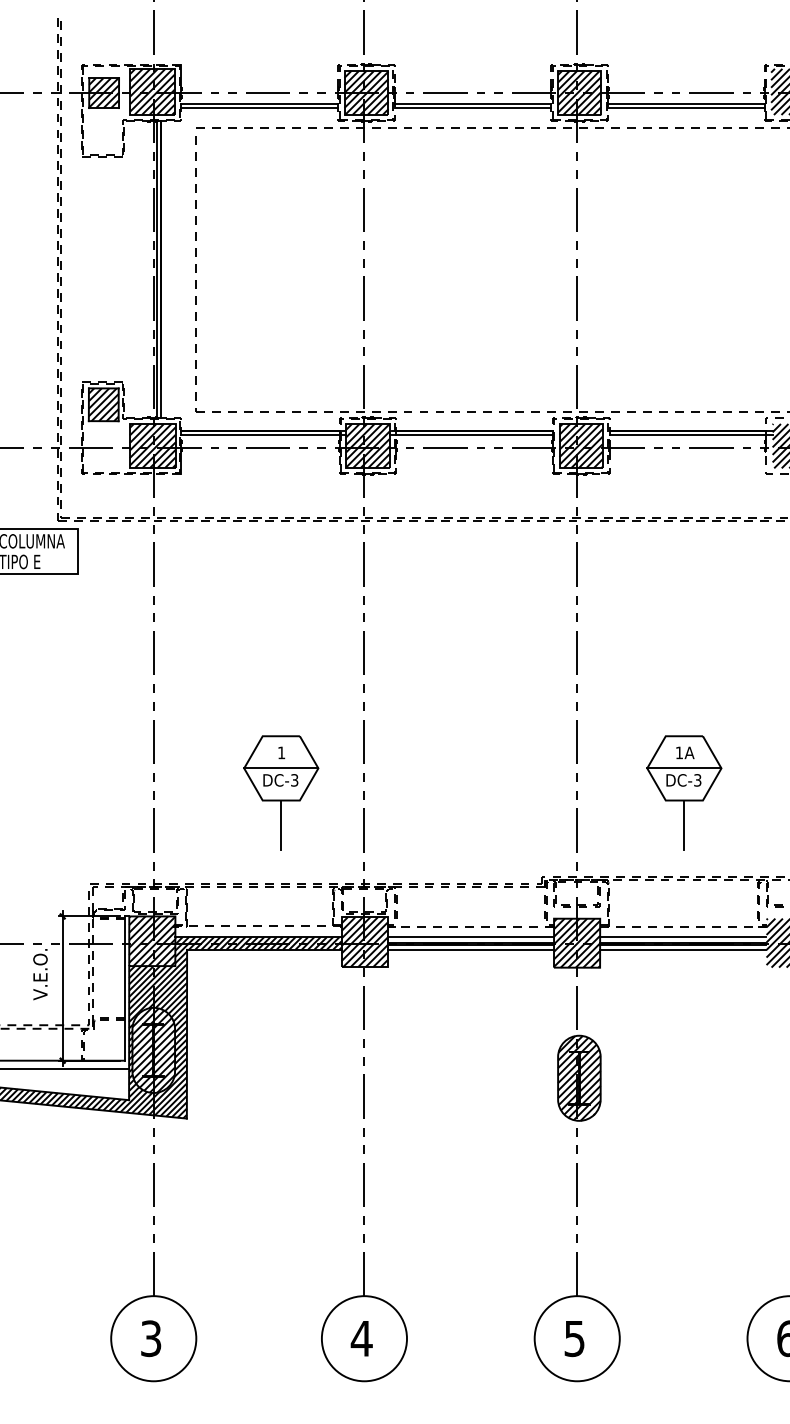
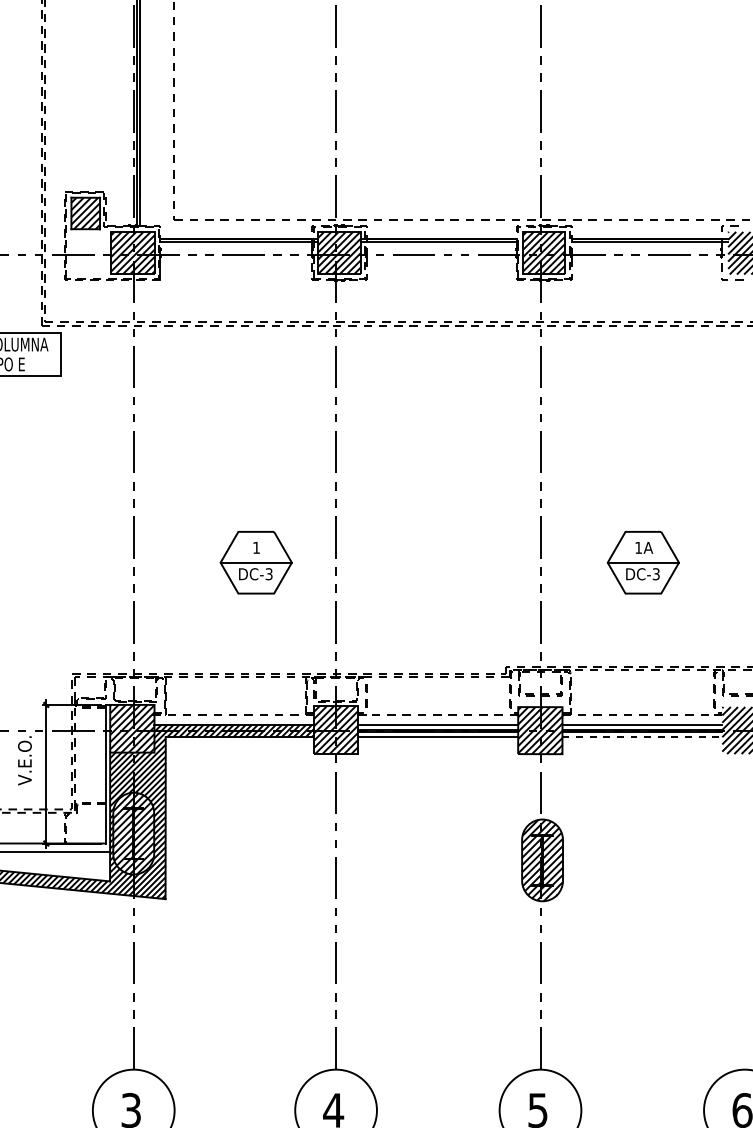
line: (281, 825) -> (256, 617), removed
line: (684, 825) -> (643, 617), removed
line: (683, 949) -> (642, 736), solid -> dashed

